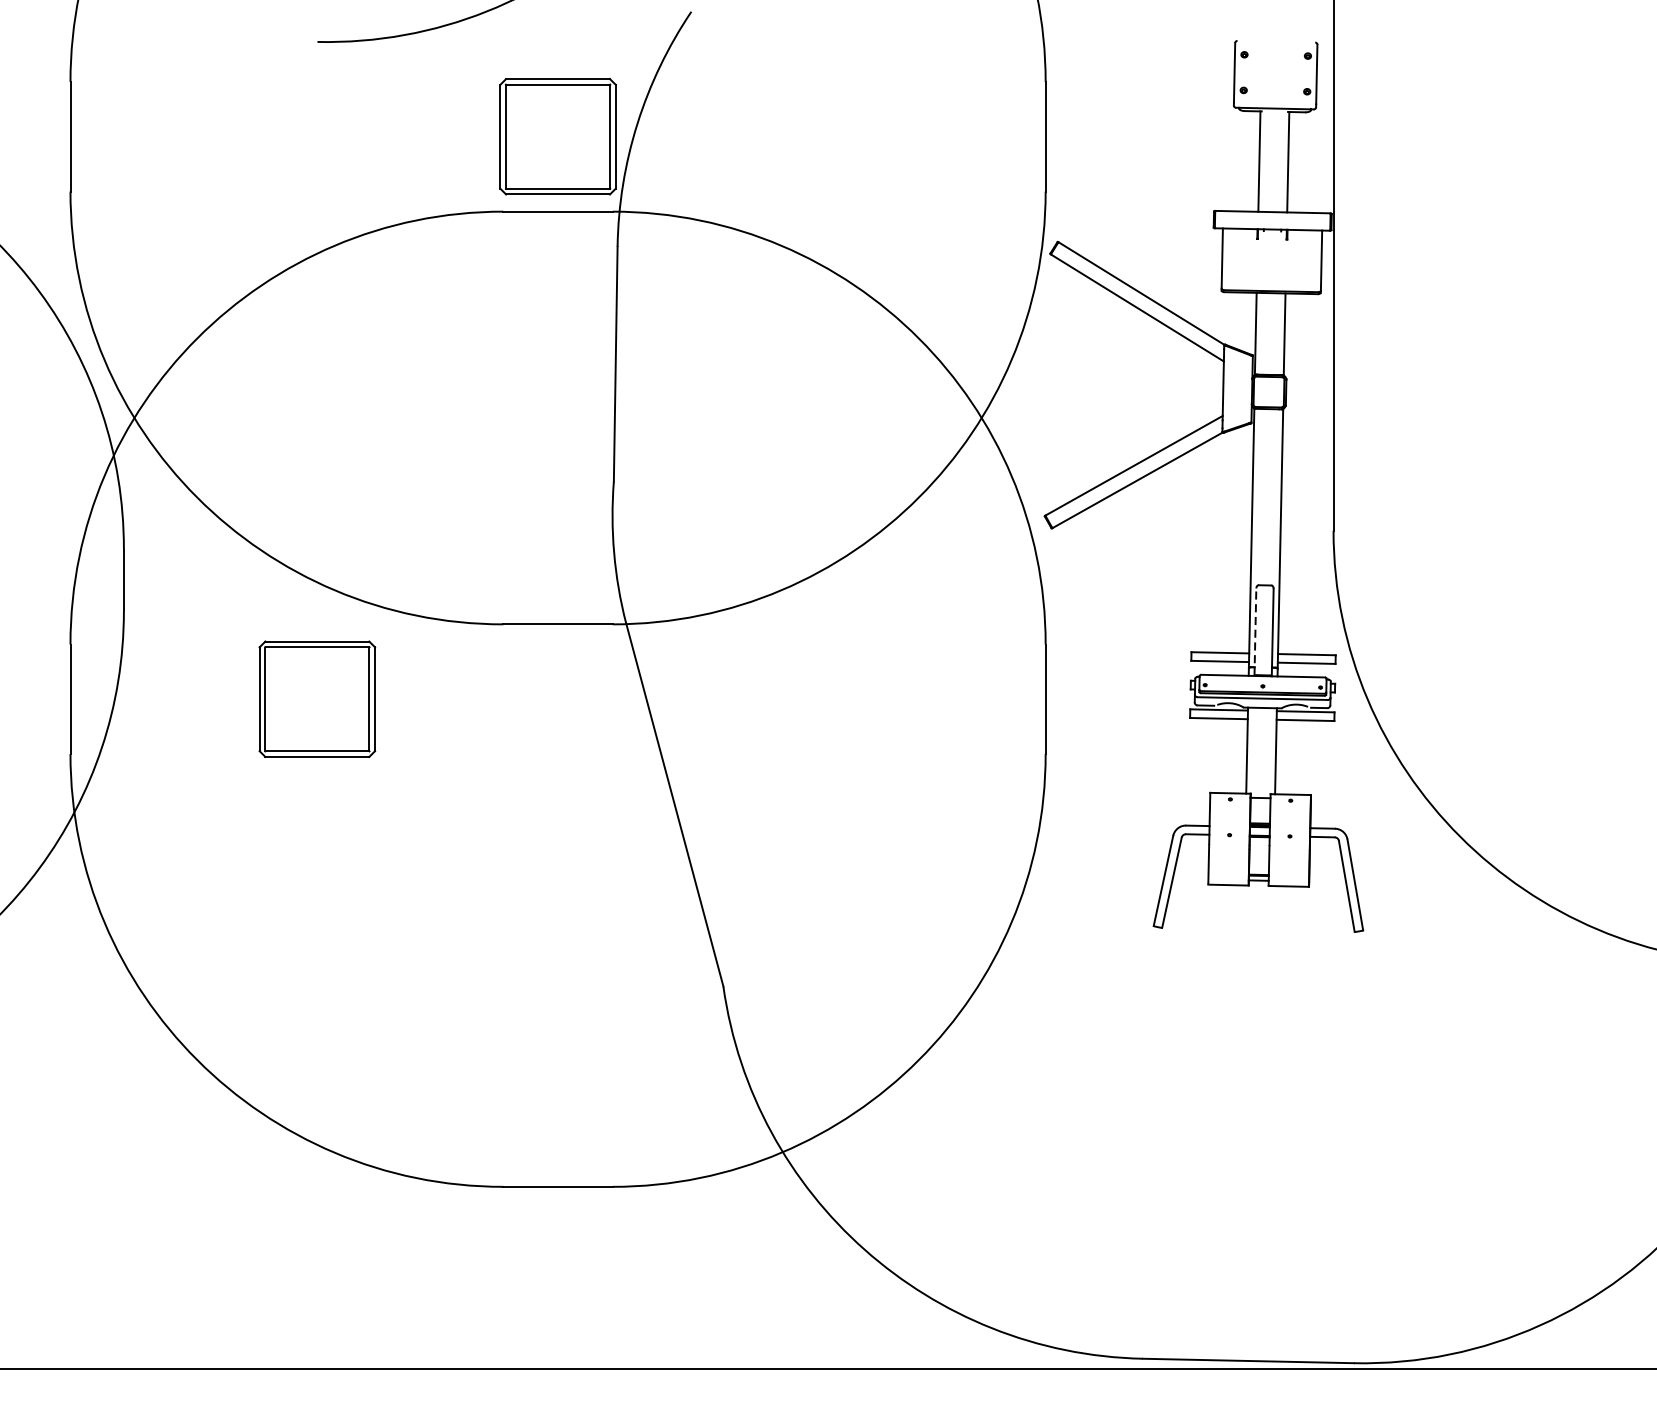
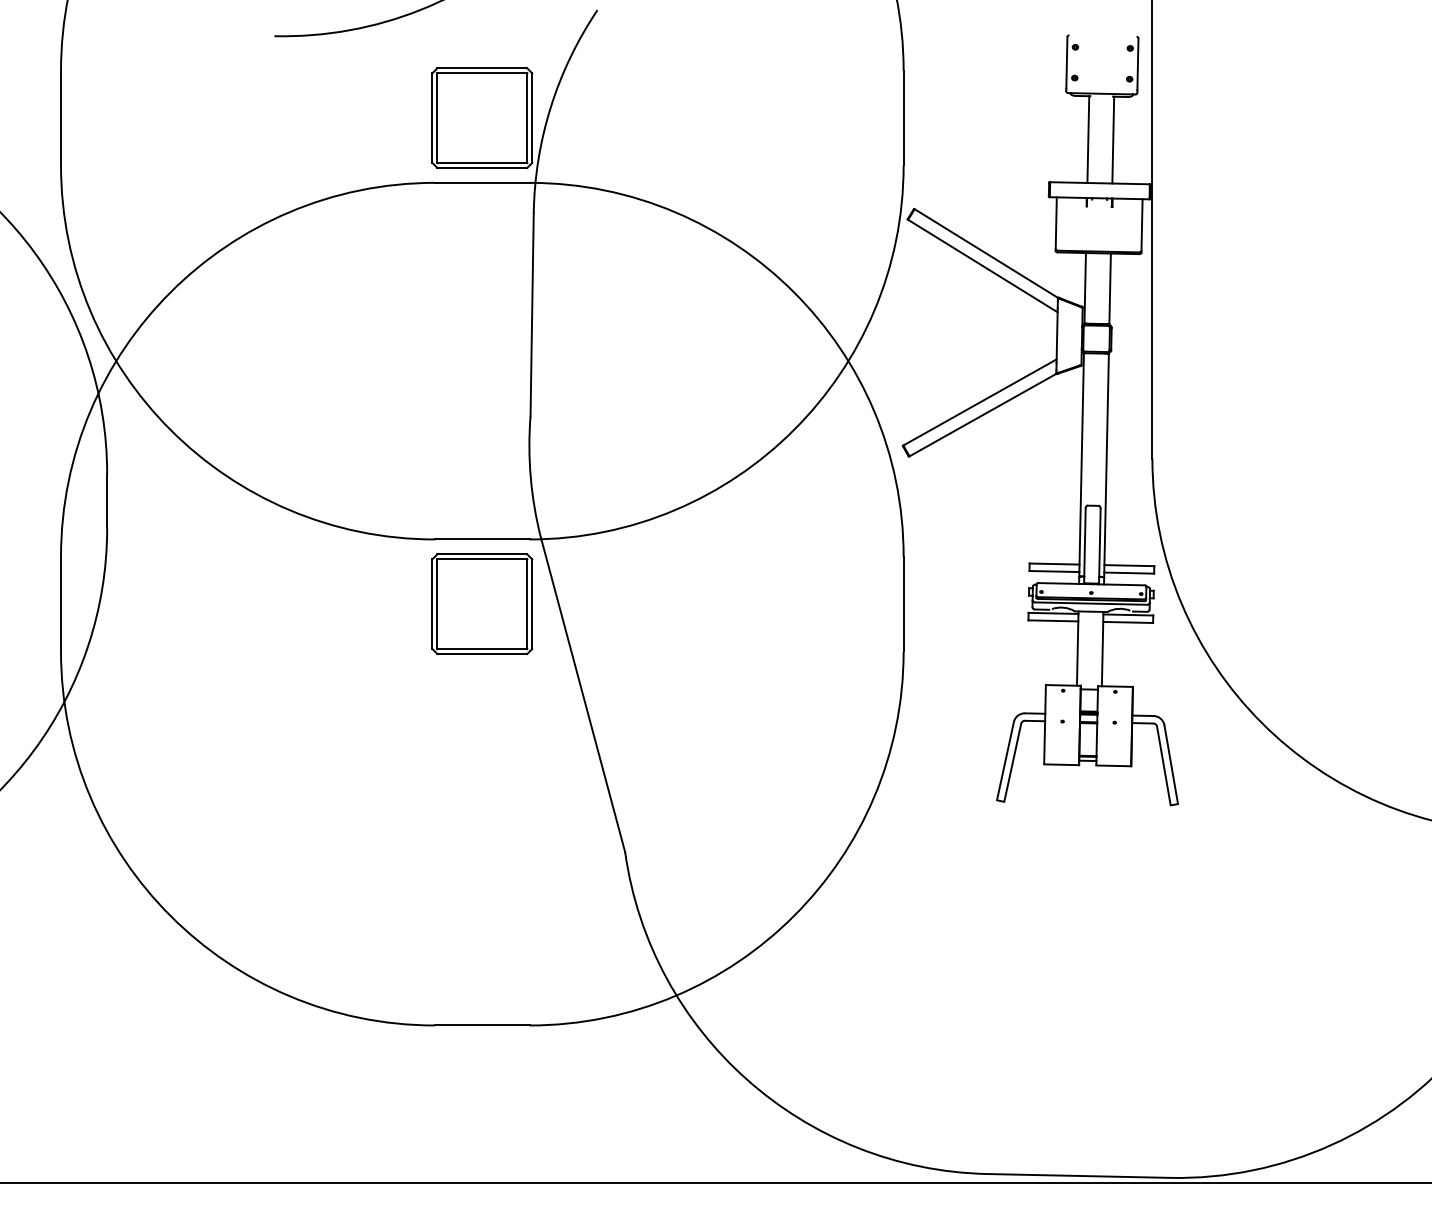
line: (1254, 632) -> (1084, 546), dashed -> solid
part: (317, 699) -> (482, 604), moved

